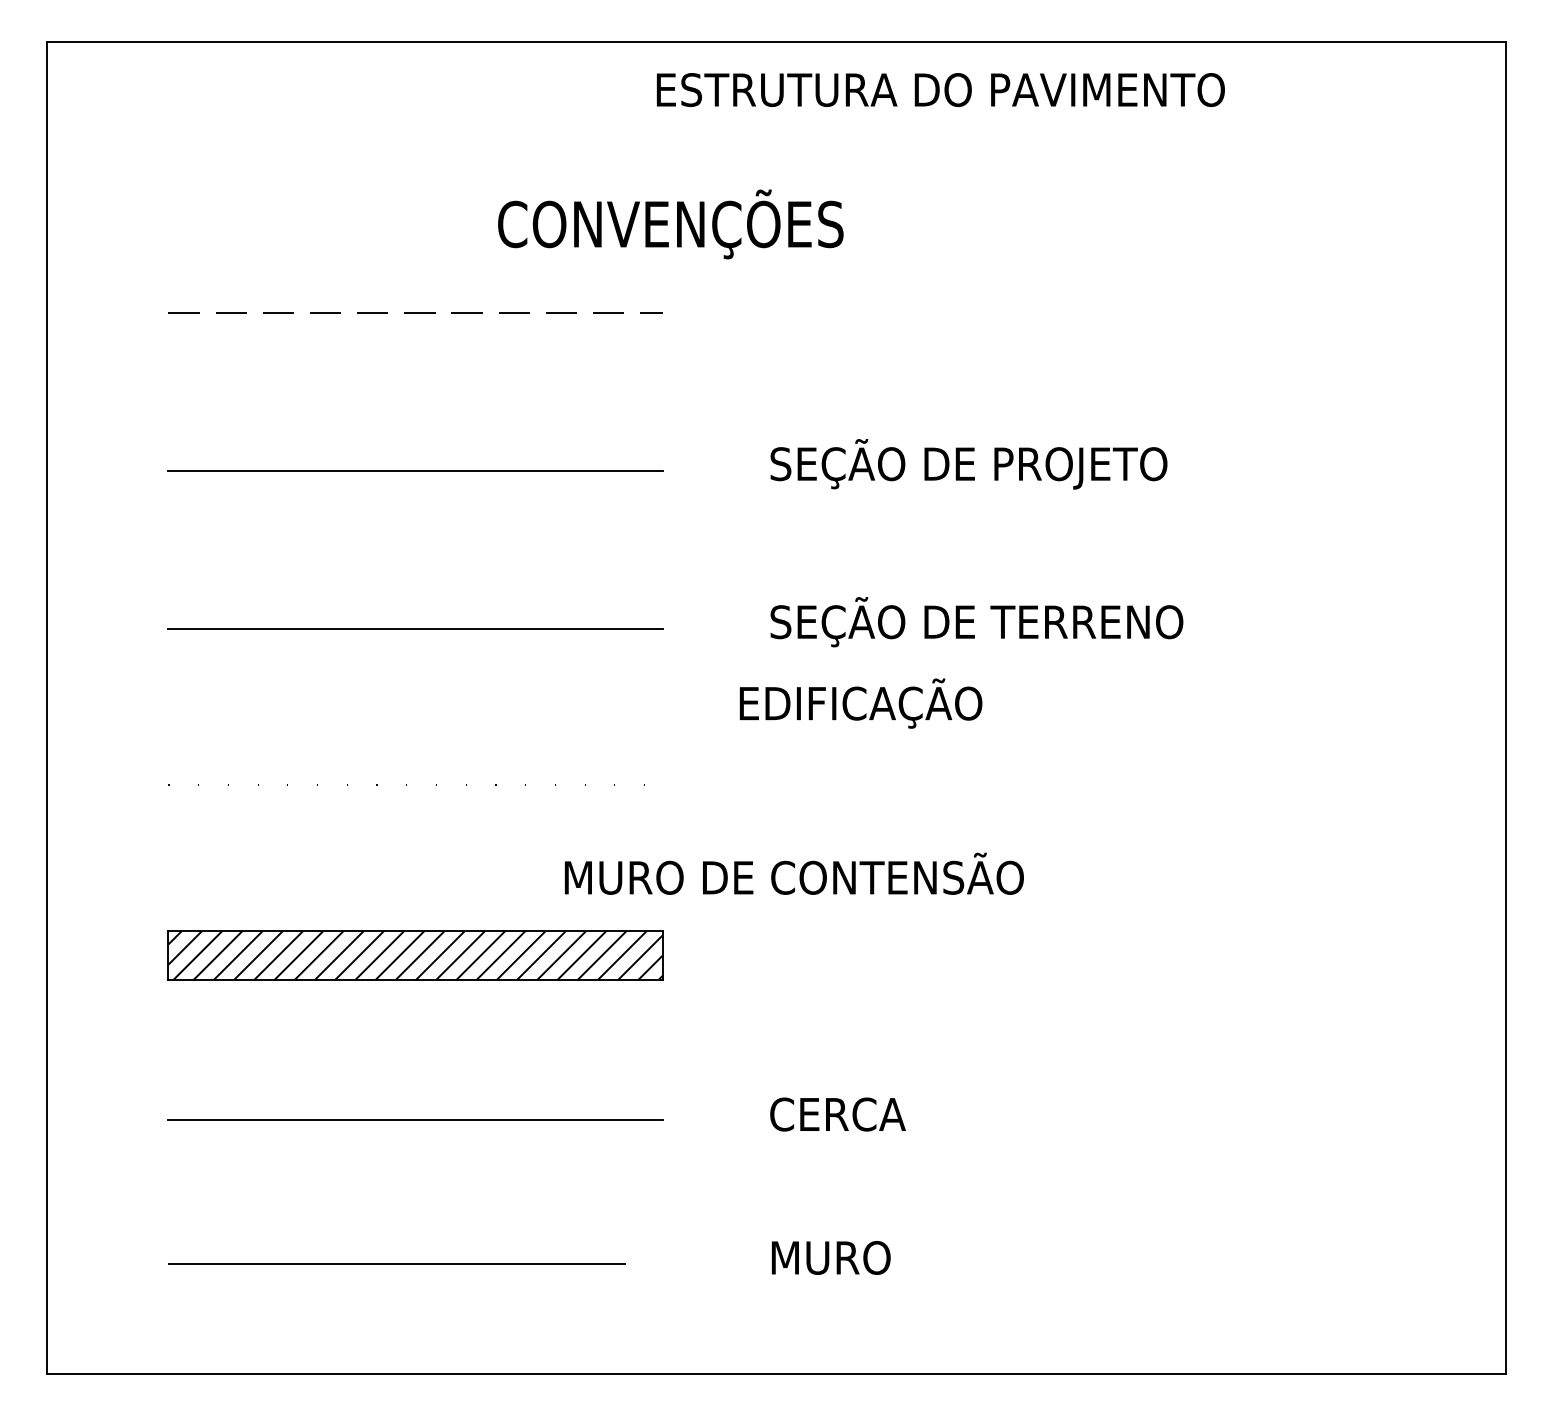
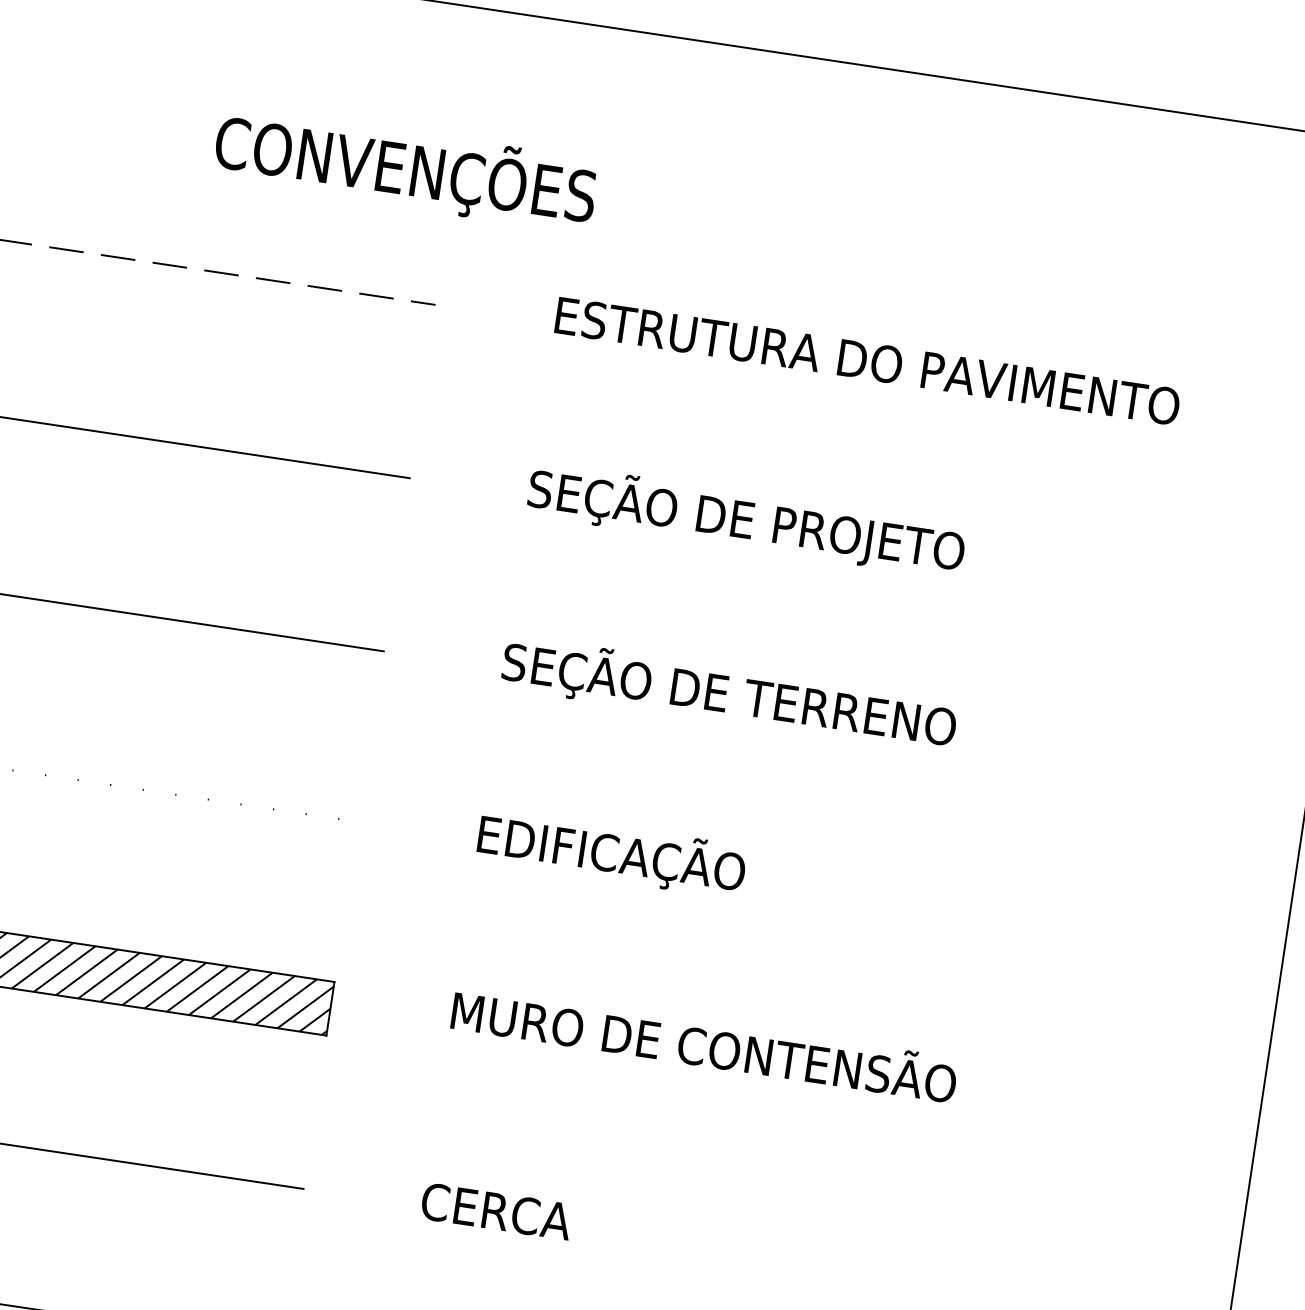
text: (940, 90) -> (867, 361), moved
text: (670, 224) -> (405, 169), moved
text: (861, 703) -> (612, 853), moved
text: (794, 873) -> (704, 1043), moved

